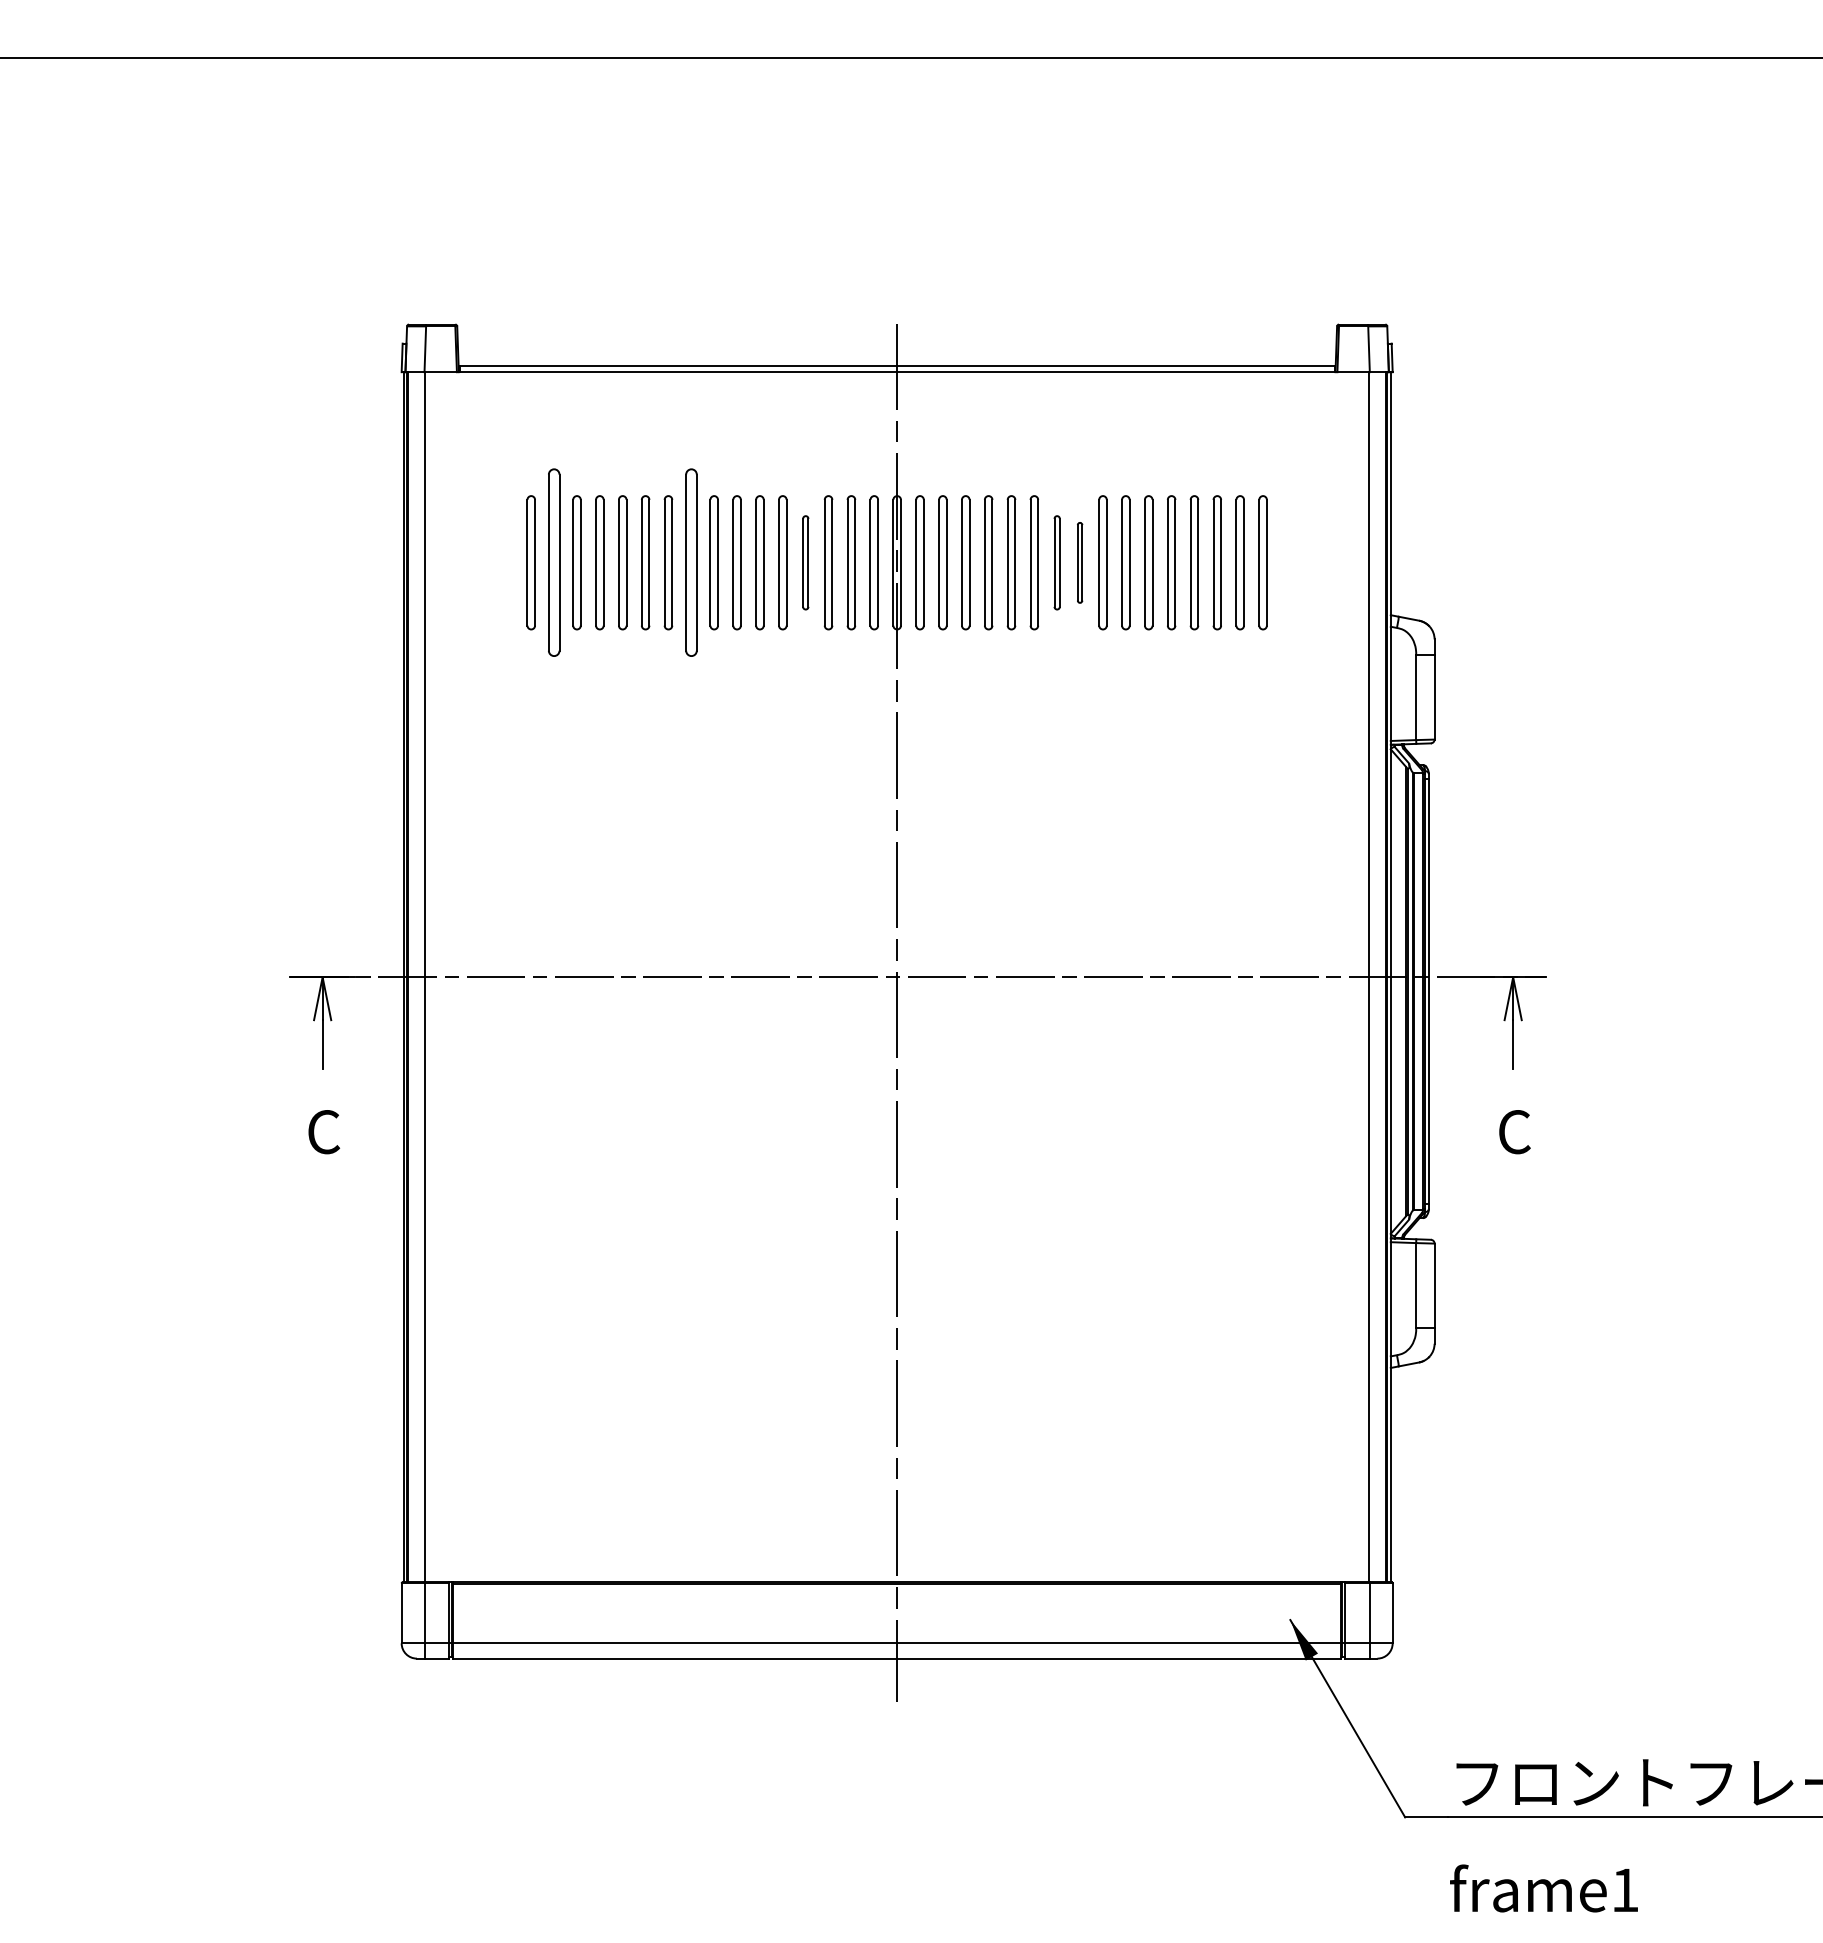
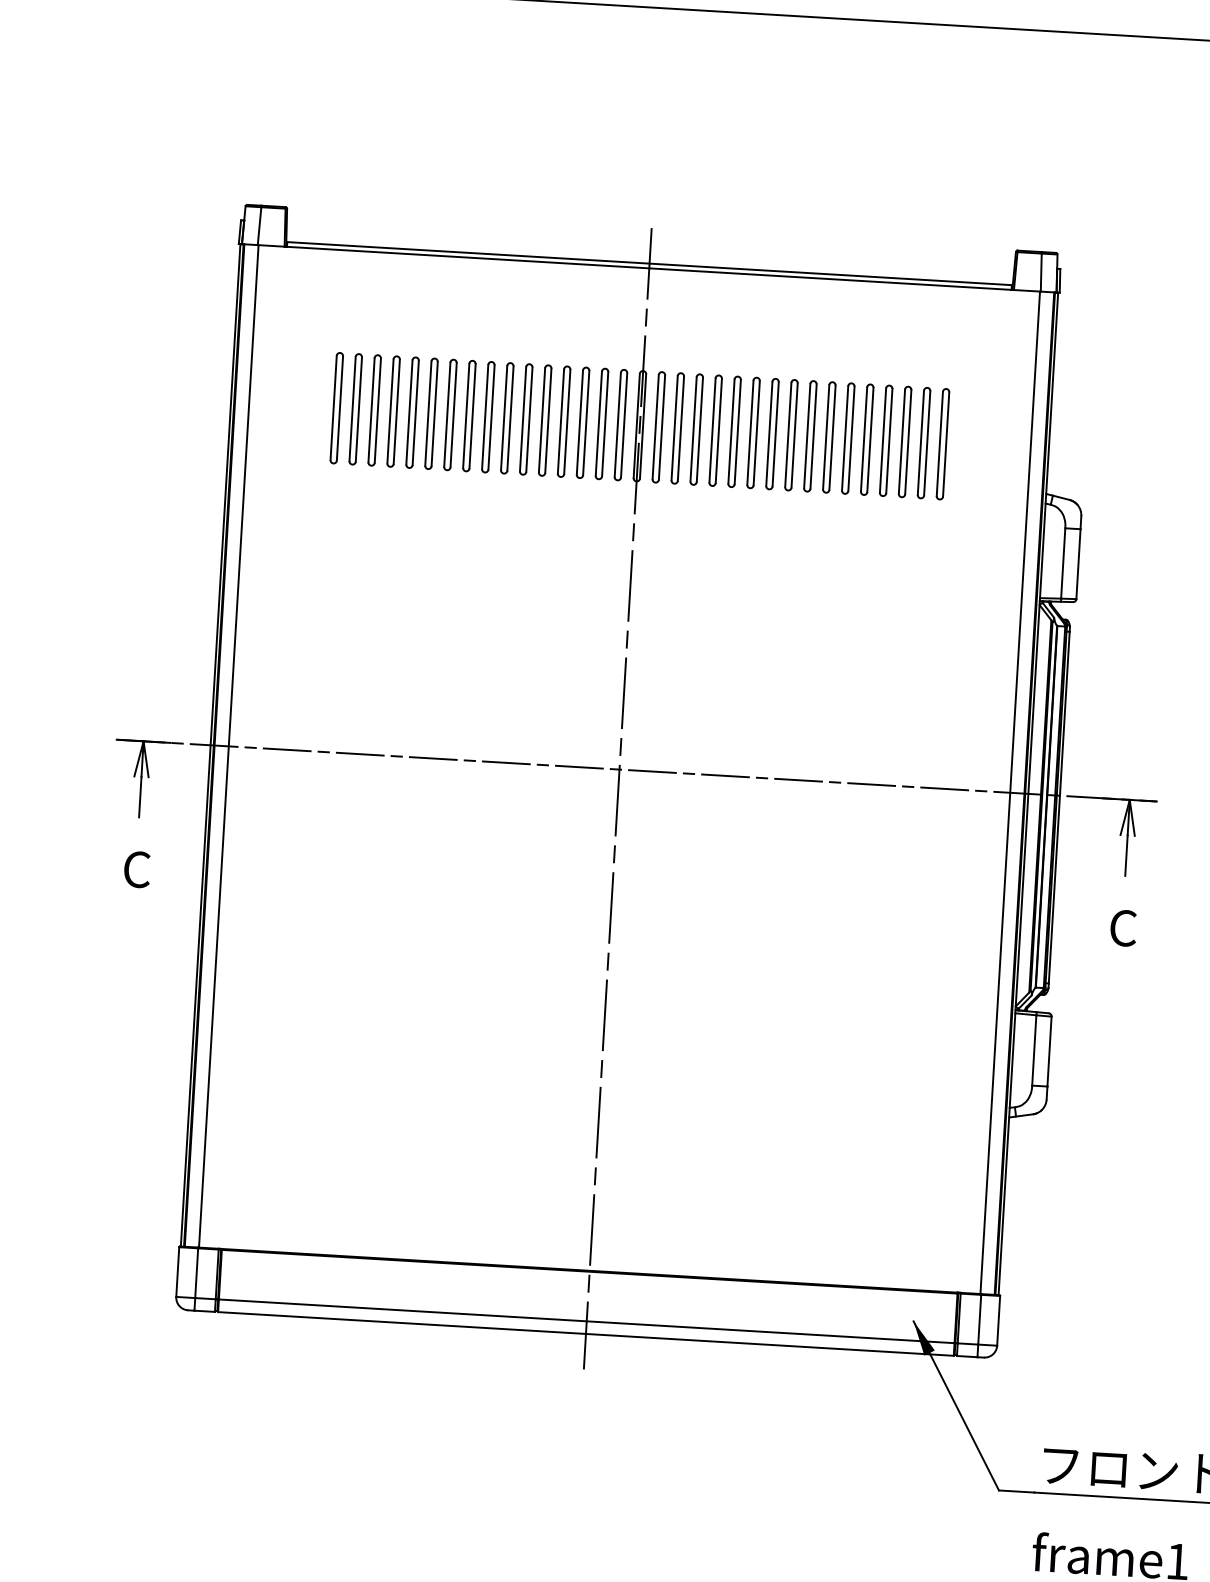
part: (553, 562) -> (355, 409), size x0.71
part: (690, 562) -> (468, 415), size x0.71
part: (805, 562) -> (563, 421), size x1.43
part: (1056, 562) -> (771, 433), size x1.43
part: (1079, 562) -> (790, 434), size x1.67

